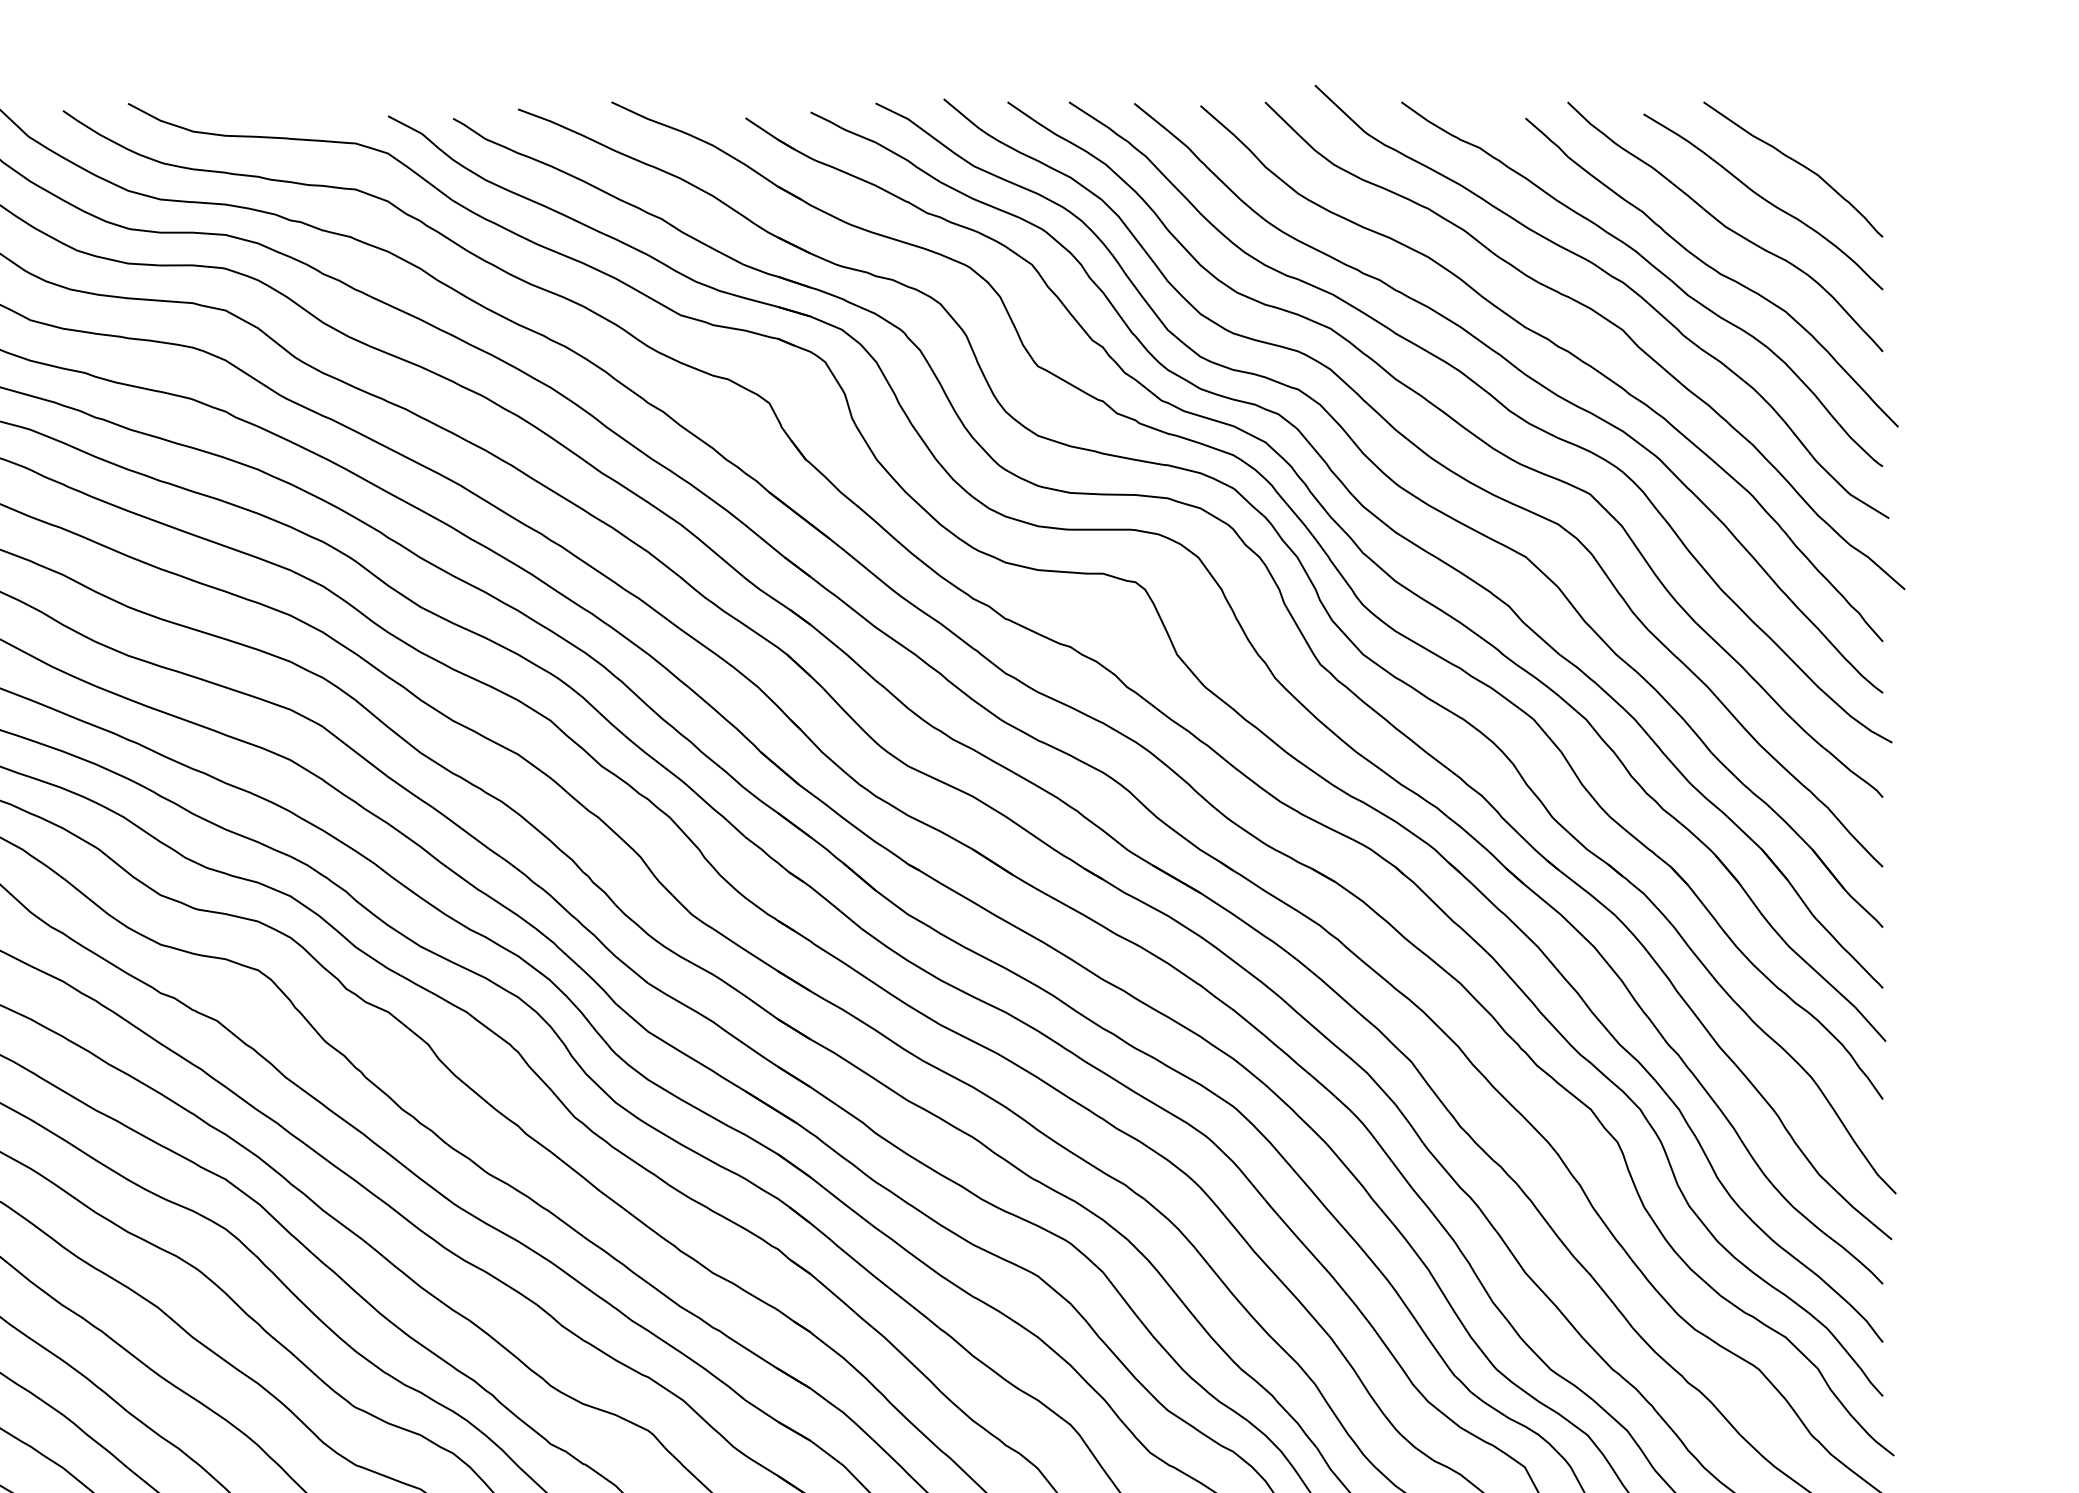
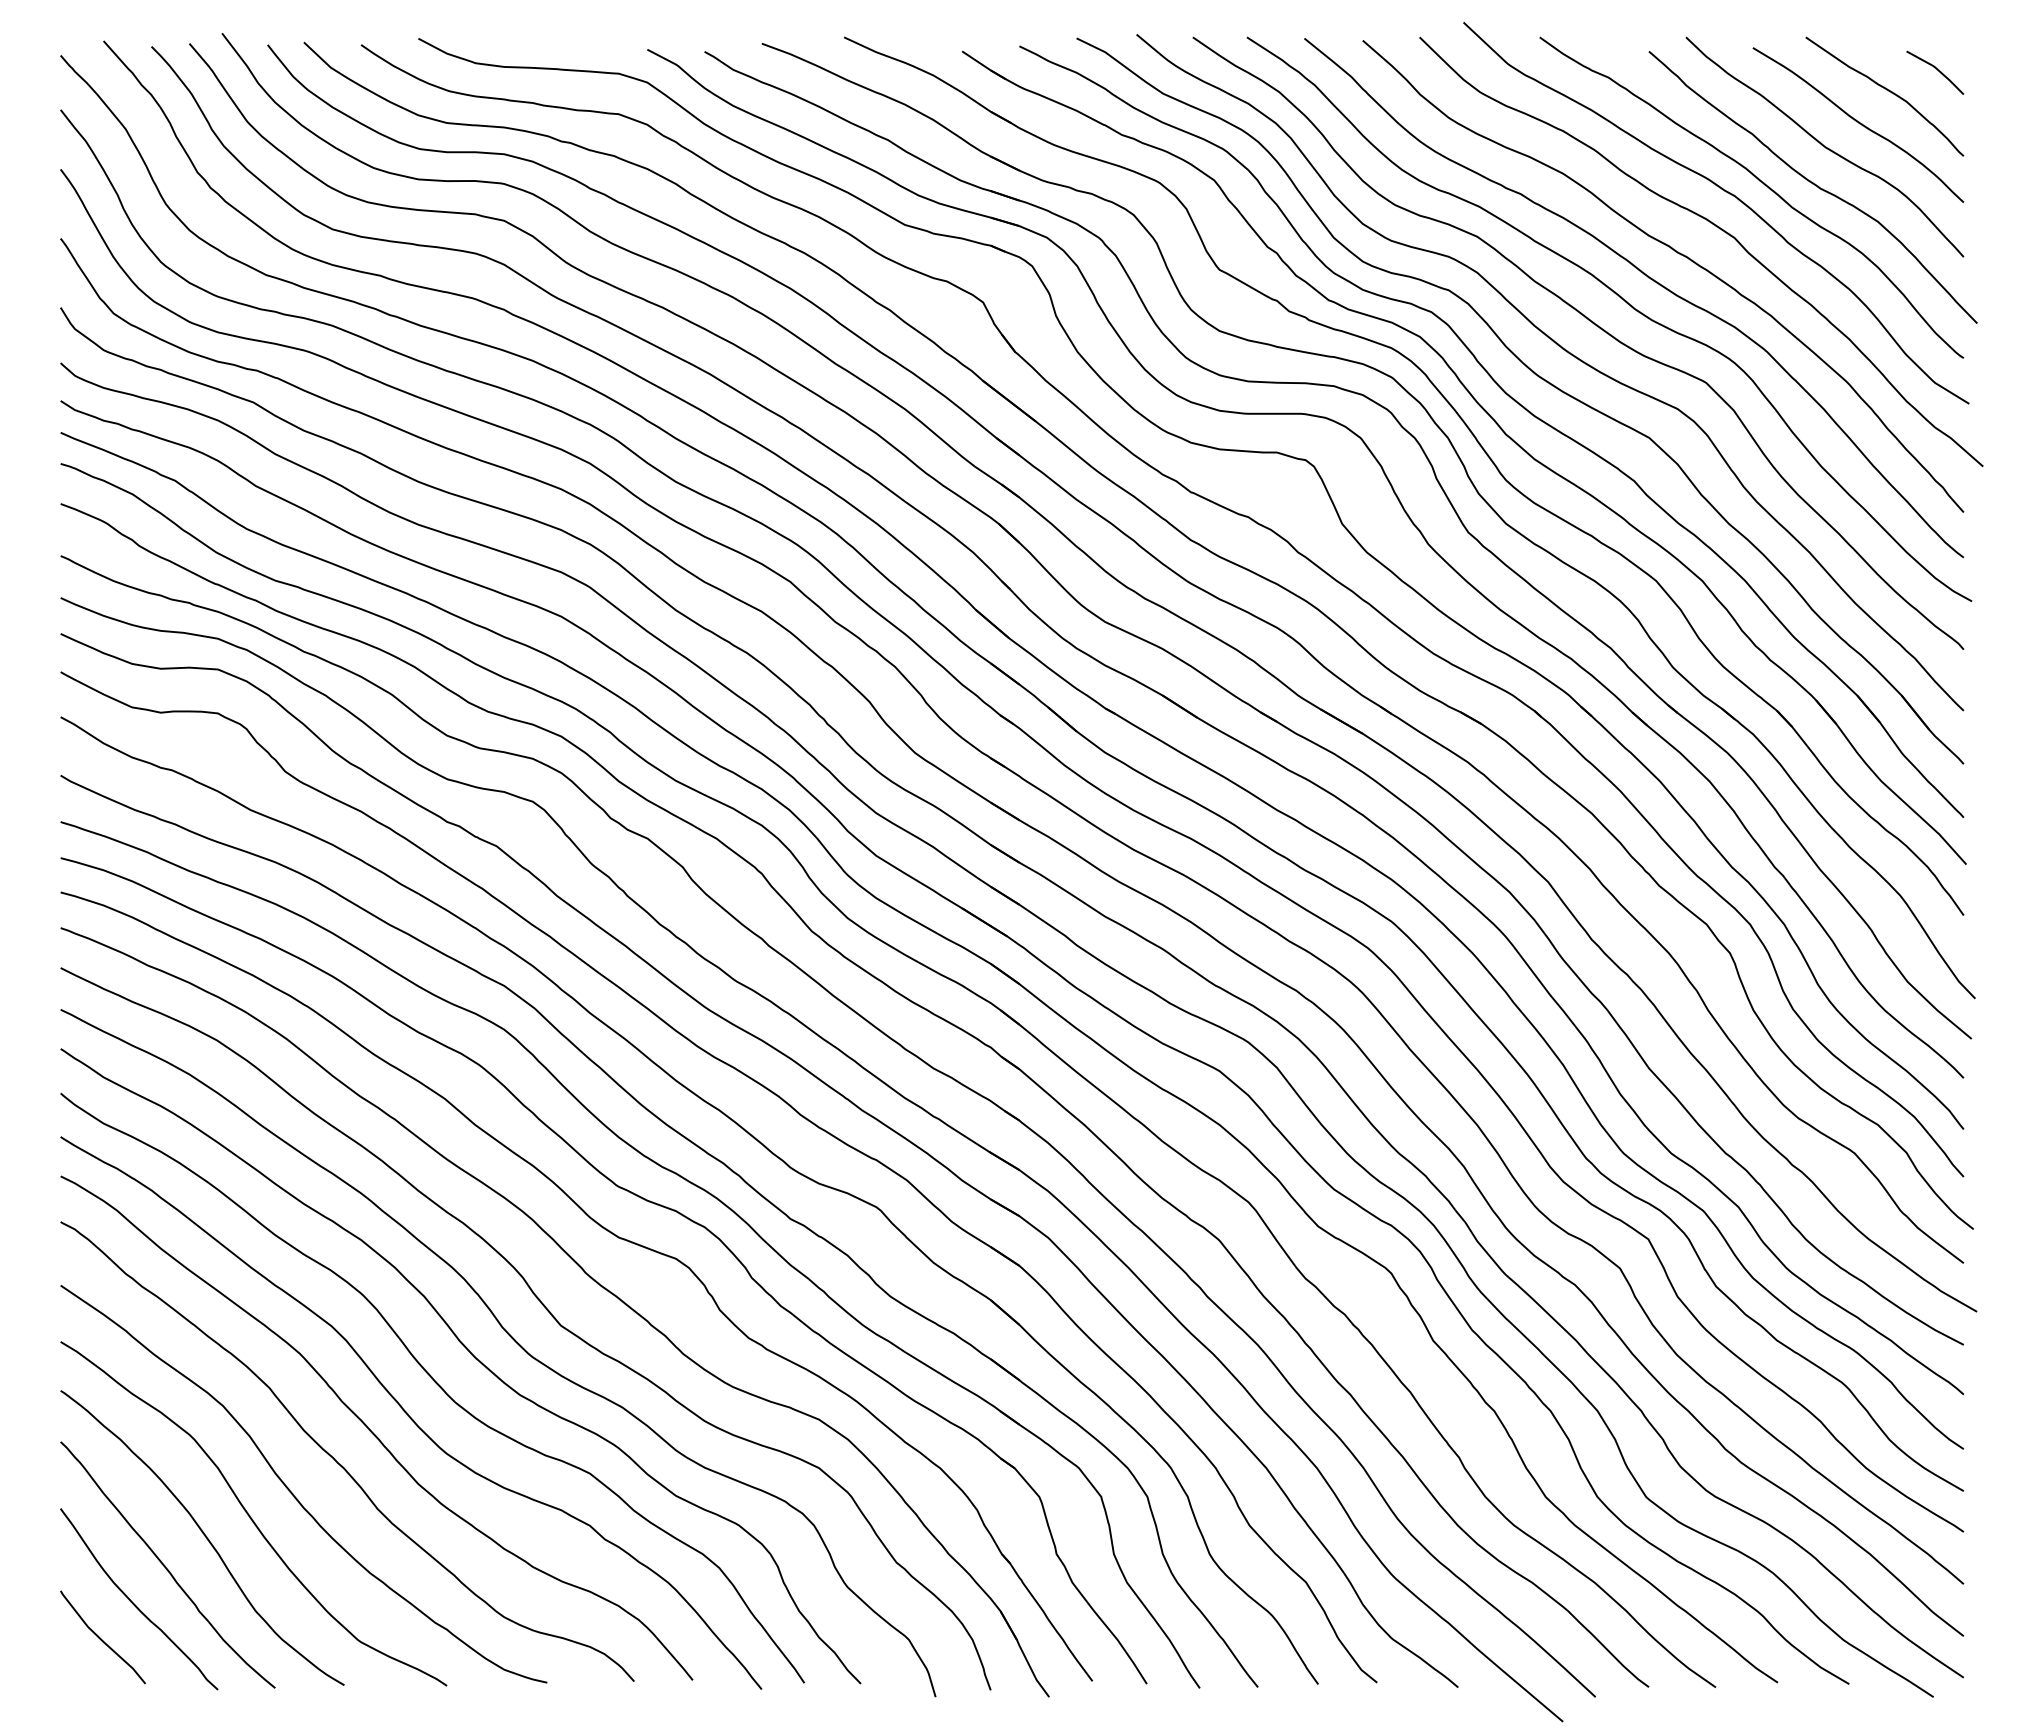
line: (1853, 139) -> (1937, 70), added

